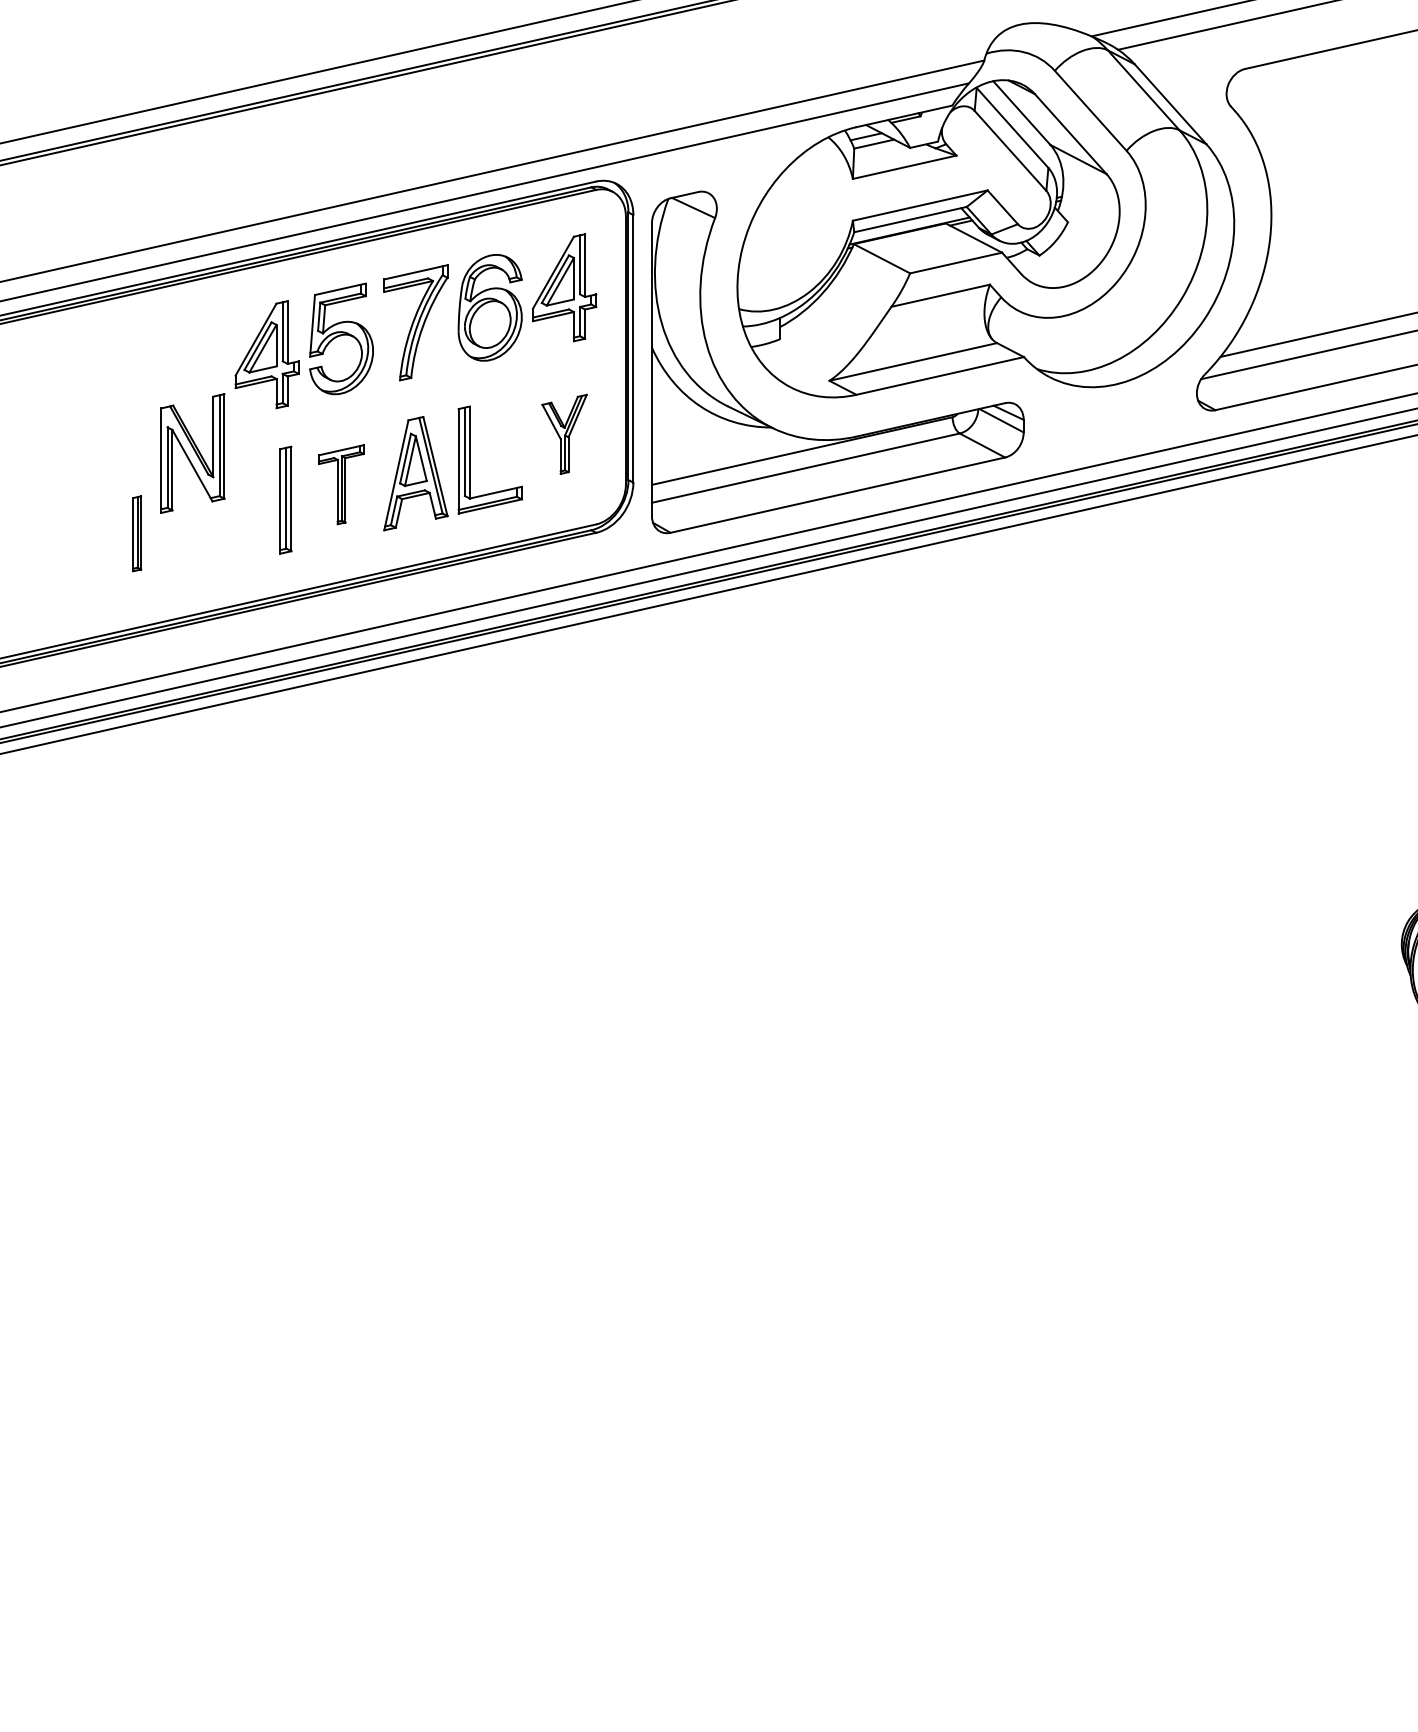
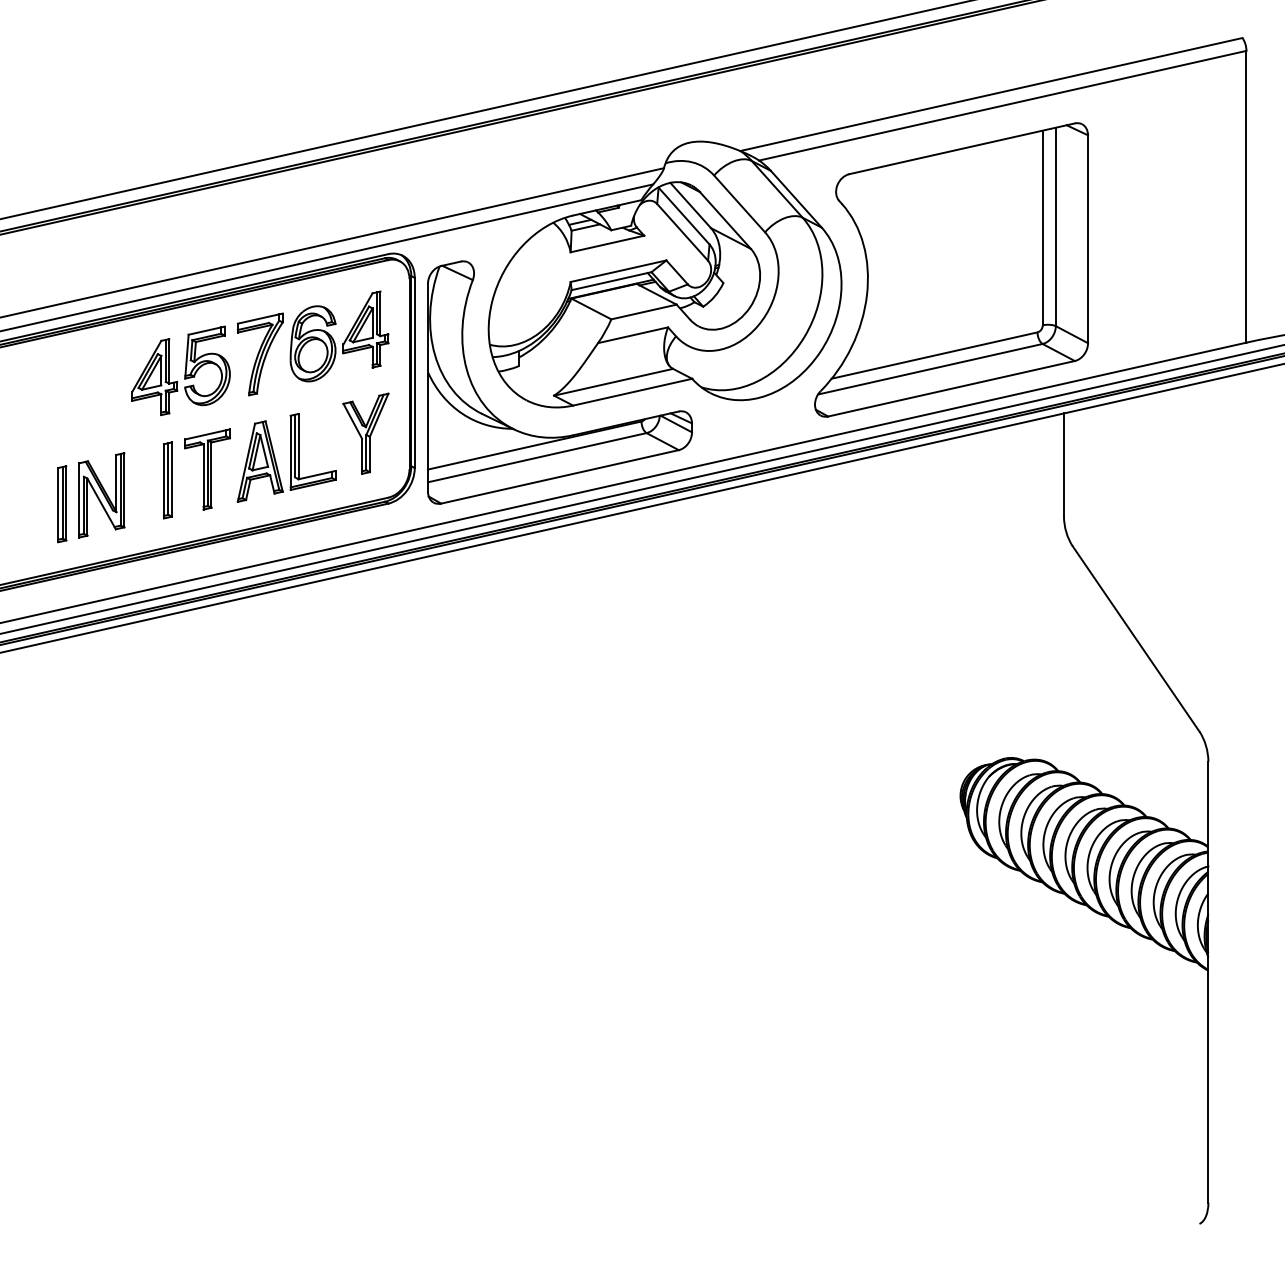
part: (563, 434) -> (365, 433), size x1.43
part: (192, 453) -> (101, 495), moved
part: (341, 484) -> (207, 469), size x1.43
part: (137, 534) -> (62, 504), size x1.43

